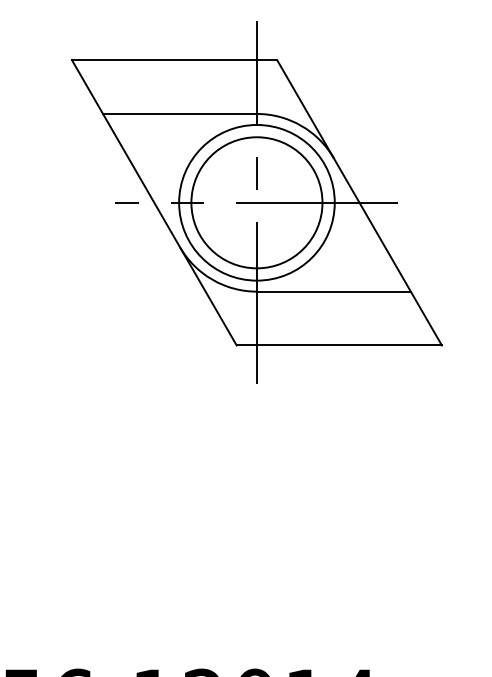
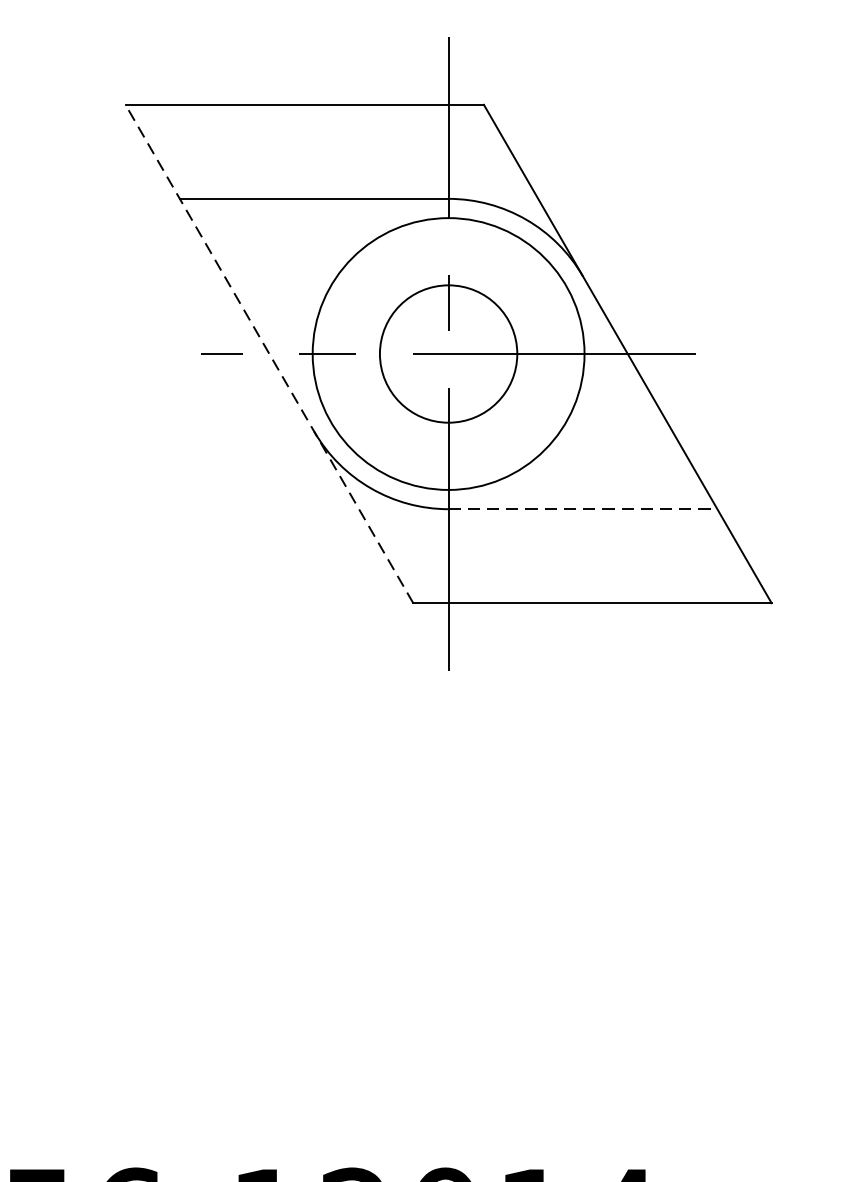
line: (154, 202) -> (269, 353), solid -> dashed
circle: (256, 202) -> (447, 353), size x0.6
line: (333, 291) -> (582, 508), solid -> dashed

